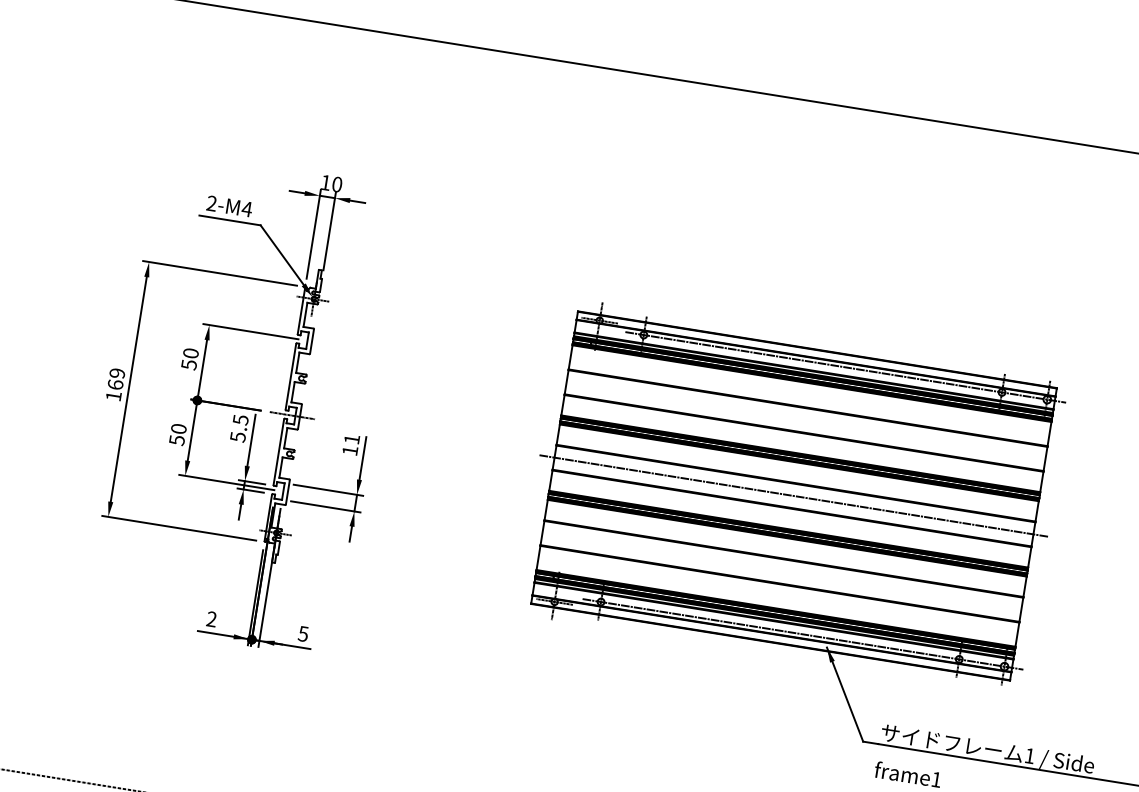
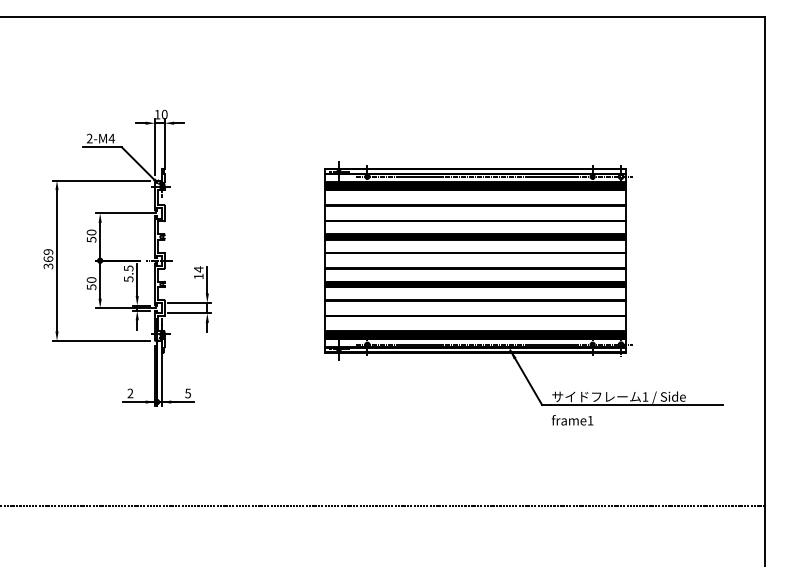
text: (113, 396) -> (48, 266), 169 -> 369
text: (351, 439) -> (198, 269), 11 -> 14
line: (794, 495) -> (475, 260), removed

